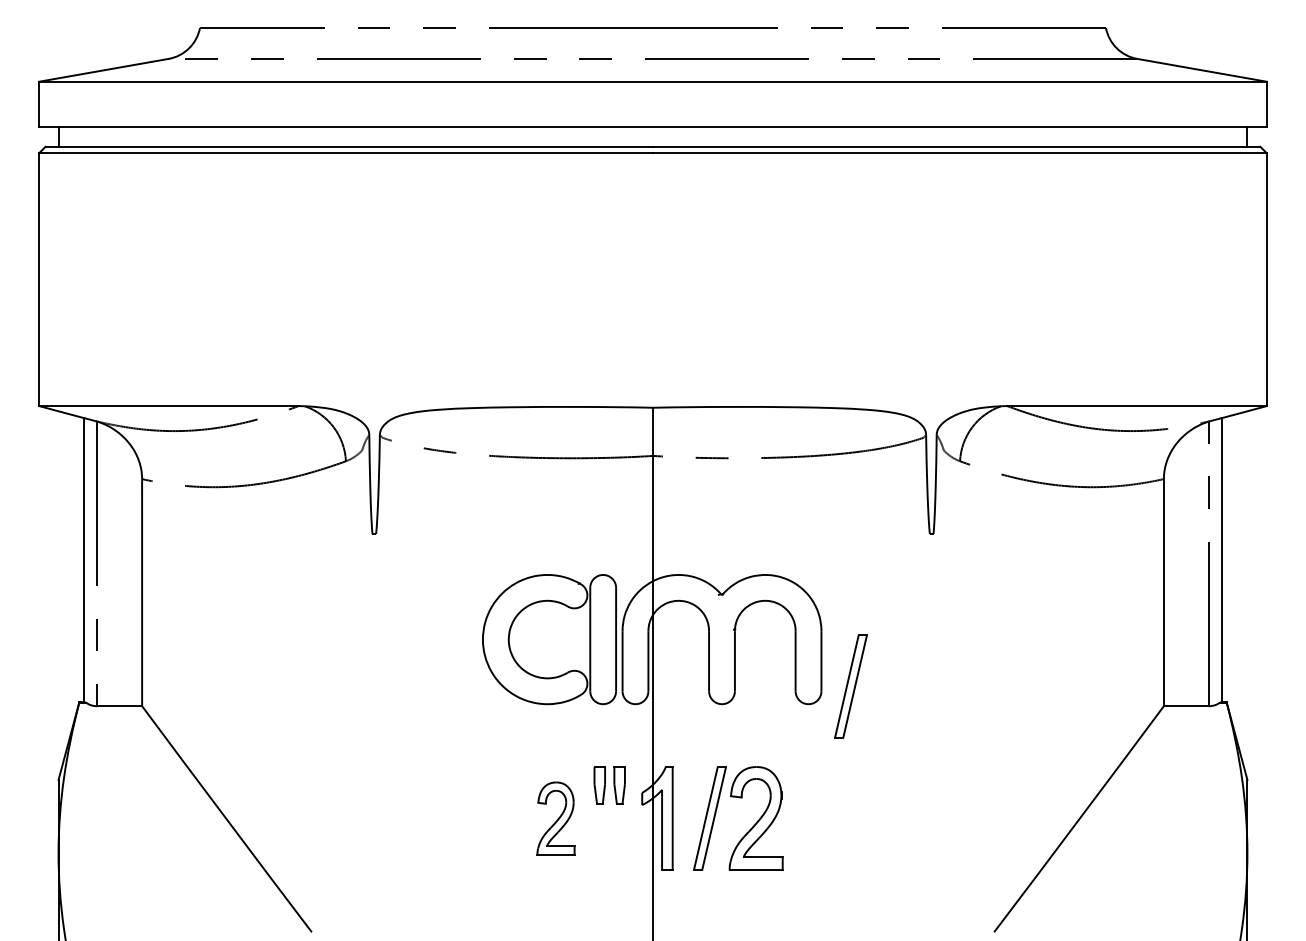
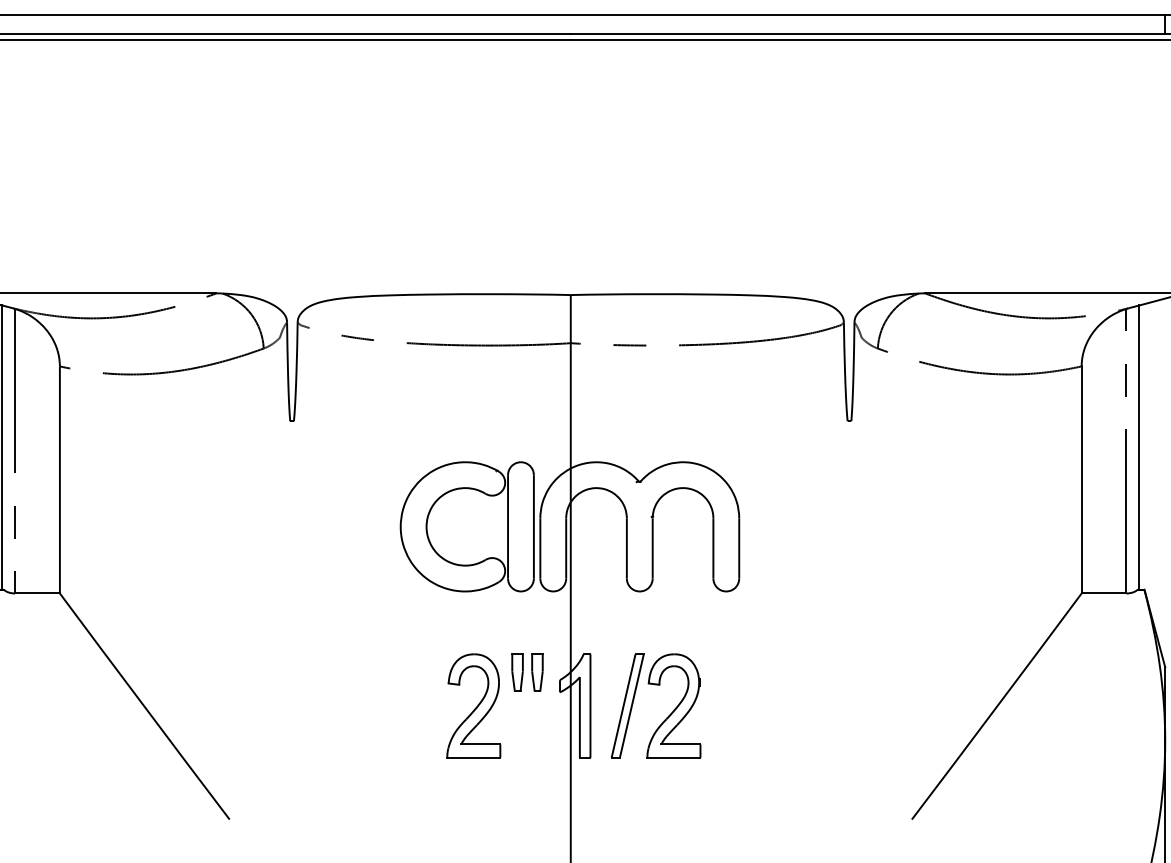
part: (850, 686) -> (768, 573), removed
part: (555, 818) -> (473, 705), size x1.43

